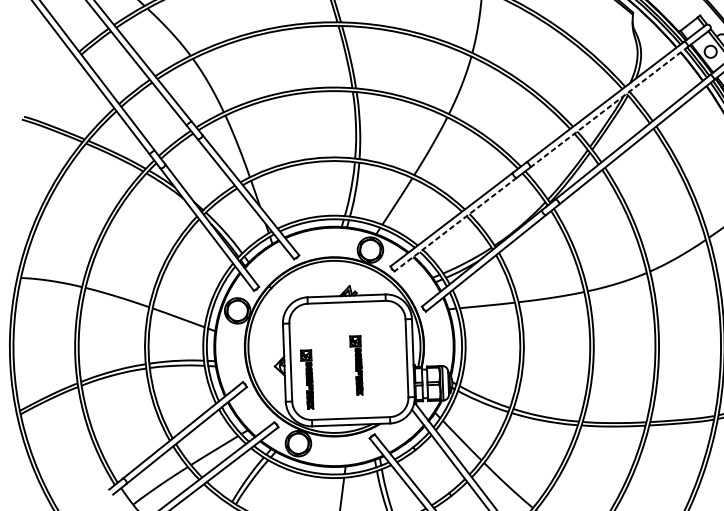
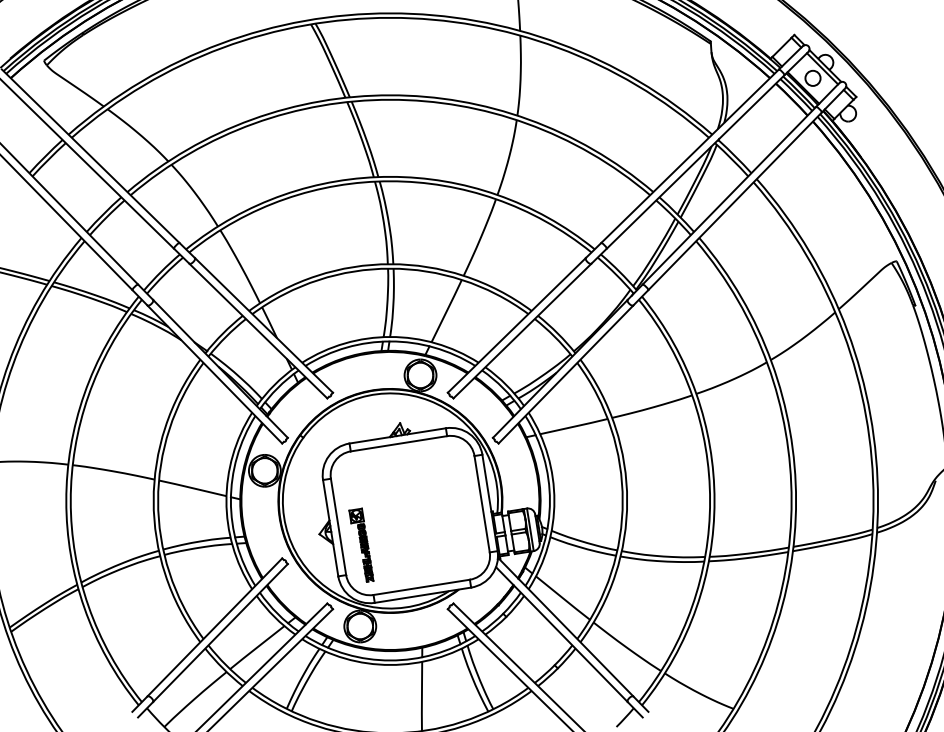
line: (609, 107) -> (695, 162), dashed -> solid
line: (455, 224) -> (522, 331), dashed -> solid
part: (356, 364) -> (420, 519), removed

